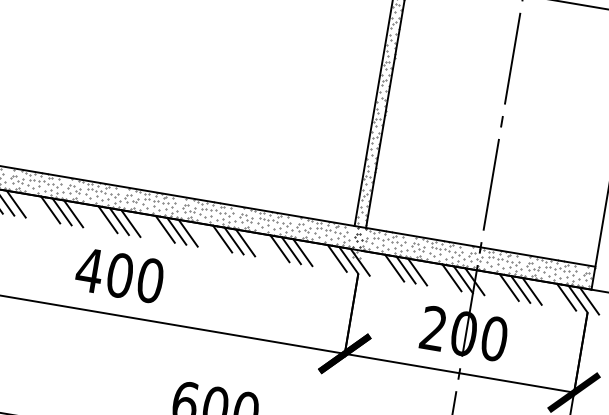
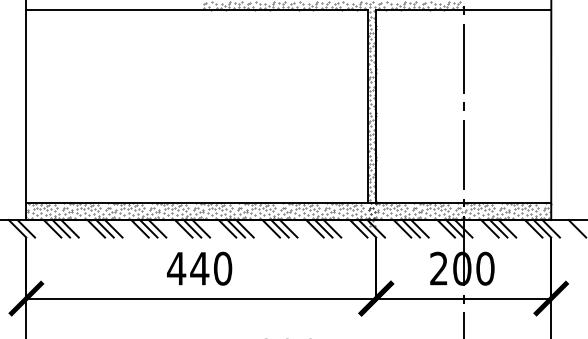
text: (119, 275) -> (199, 268), 400 -> 440

